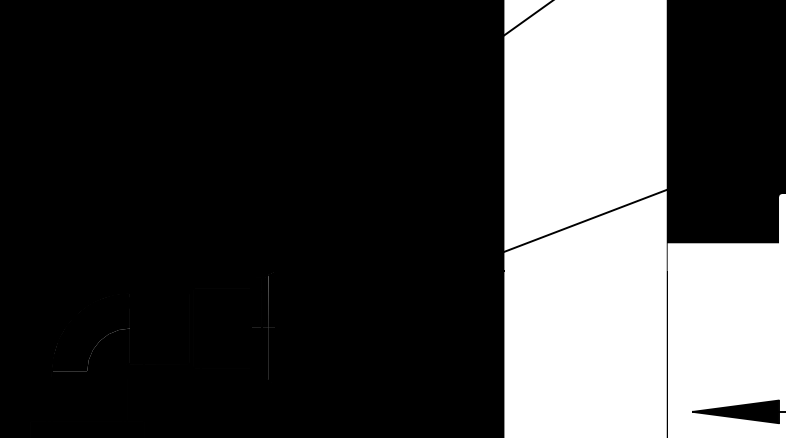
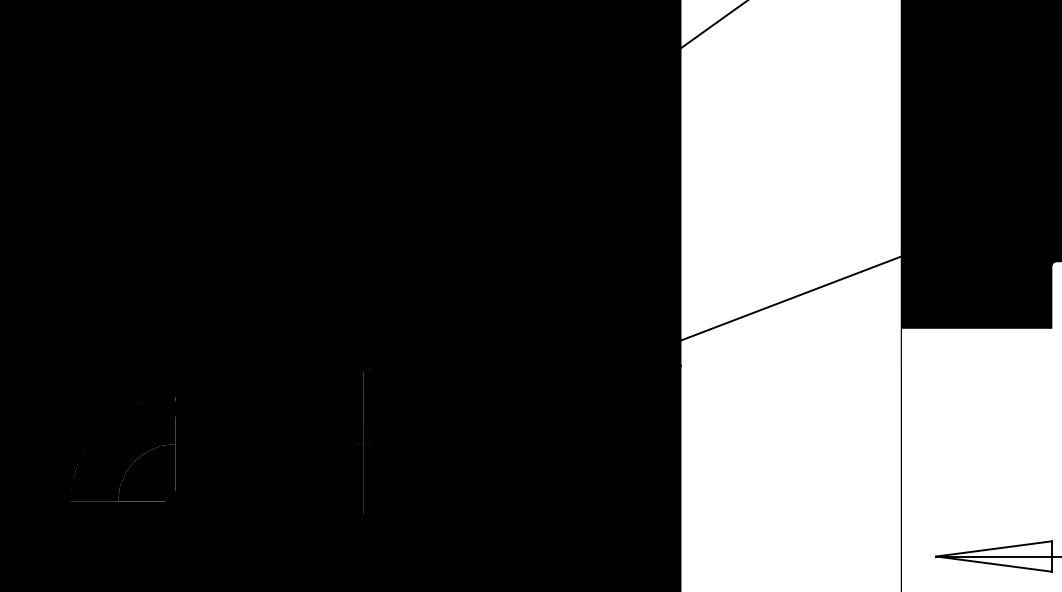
fill: (735, 411) -> (993, 556), removed

